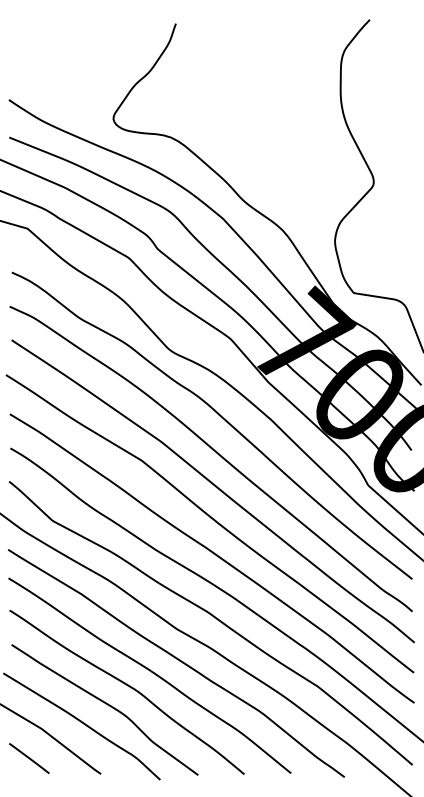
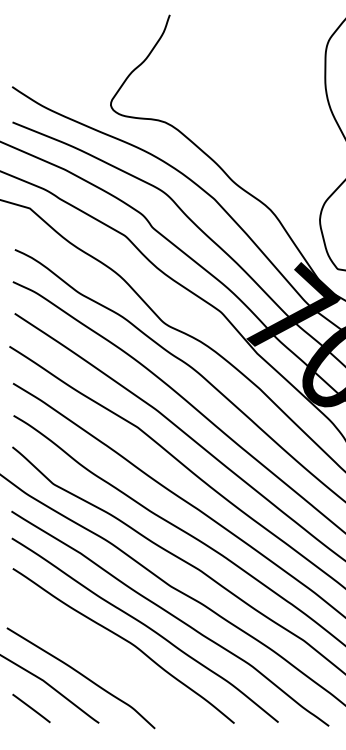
curve: (107, 705) -> (105, 658), removed

